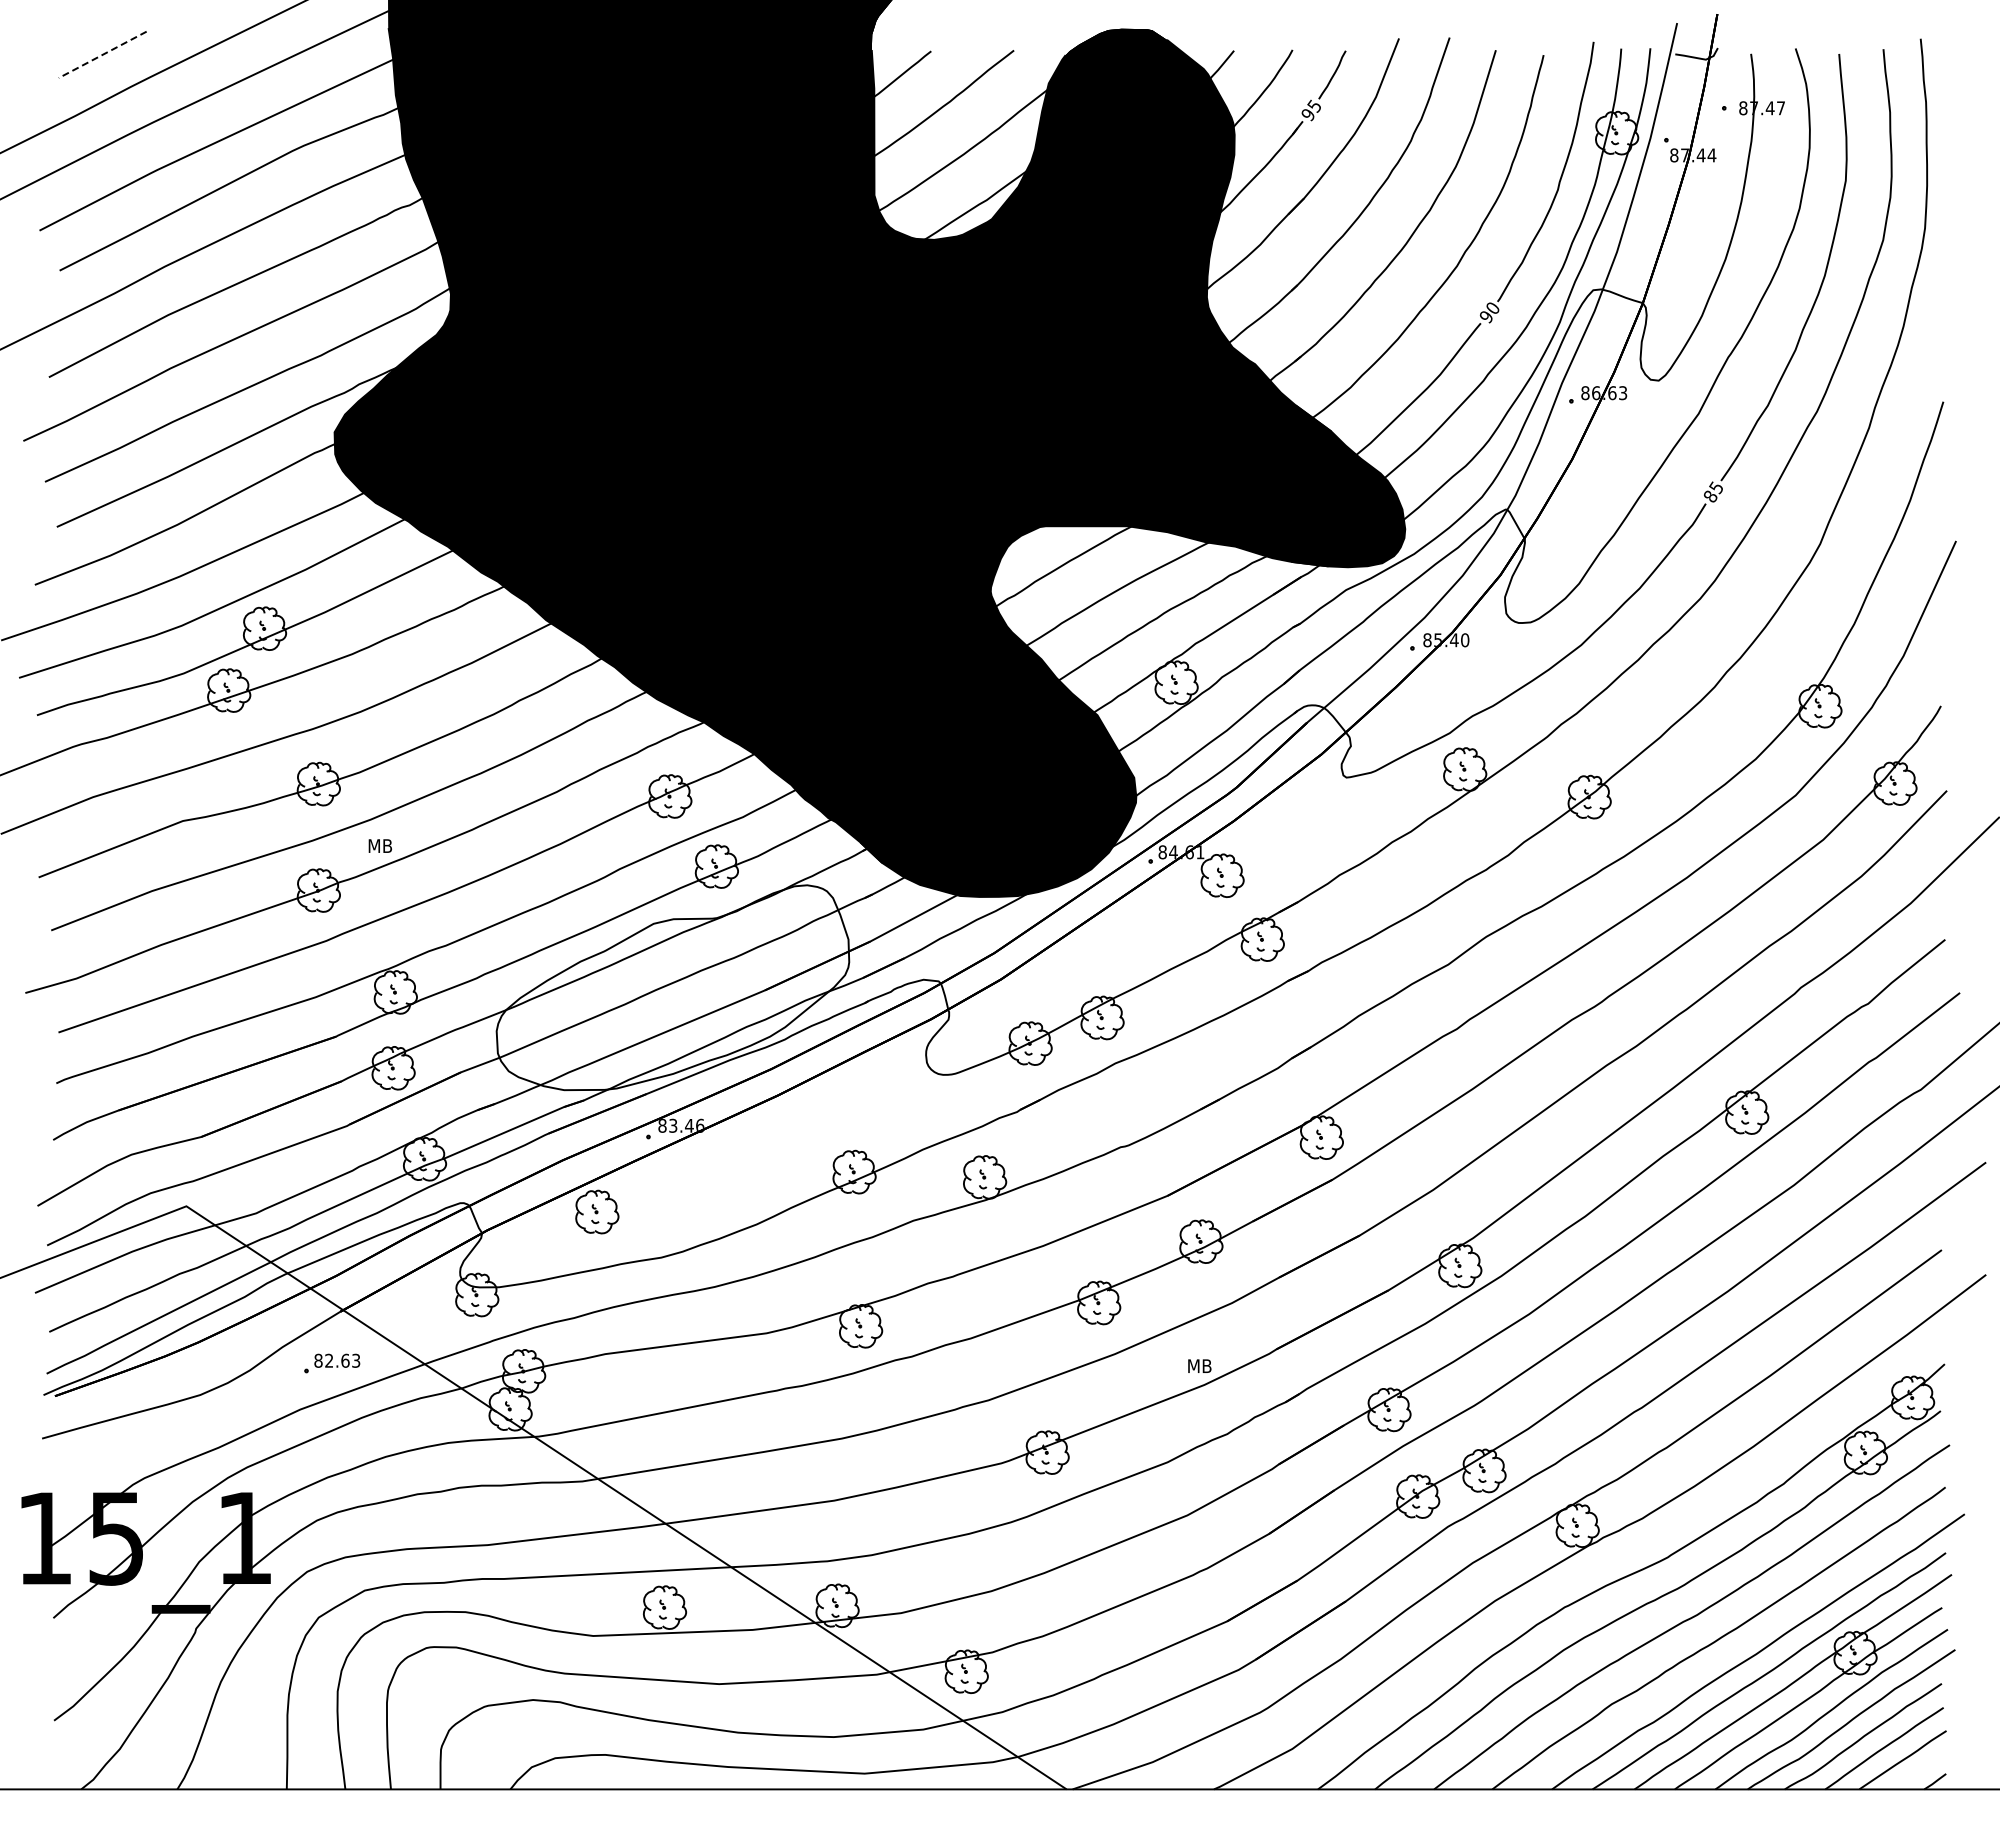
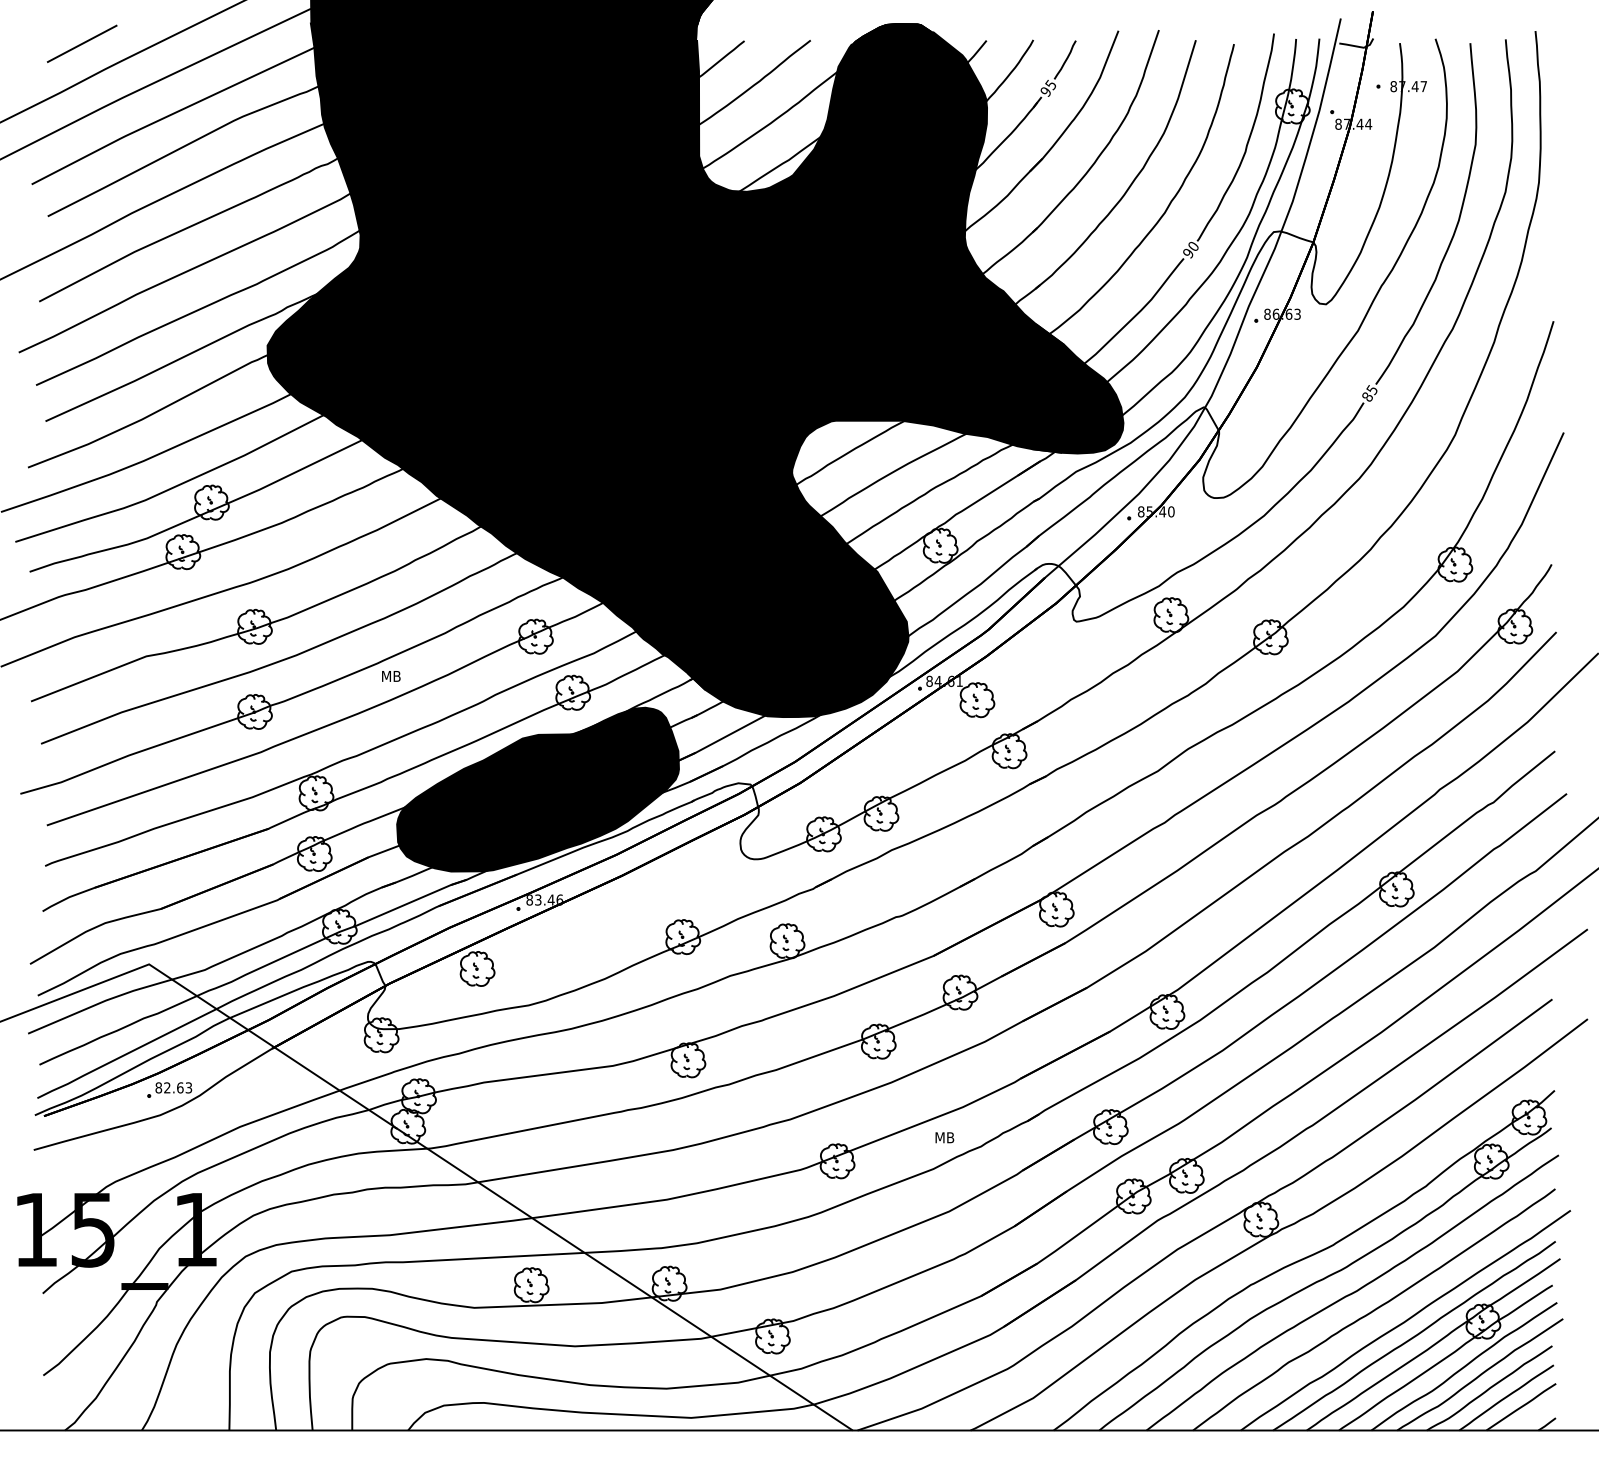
line: (102, 54) -> (82, 43), dashed -> solid
text: (379, 845) -> (390, 675), moved
fill: (672, 987) -> (537, 789), added
part: (332, 1363) -> (169, 1090), moved
text: (1199, 1365) -> (944, 1137), moved

